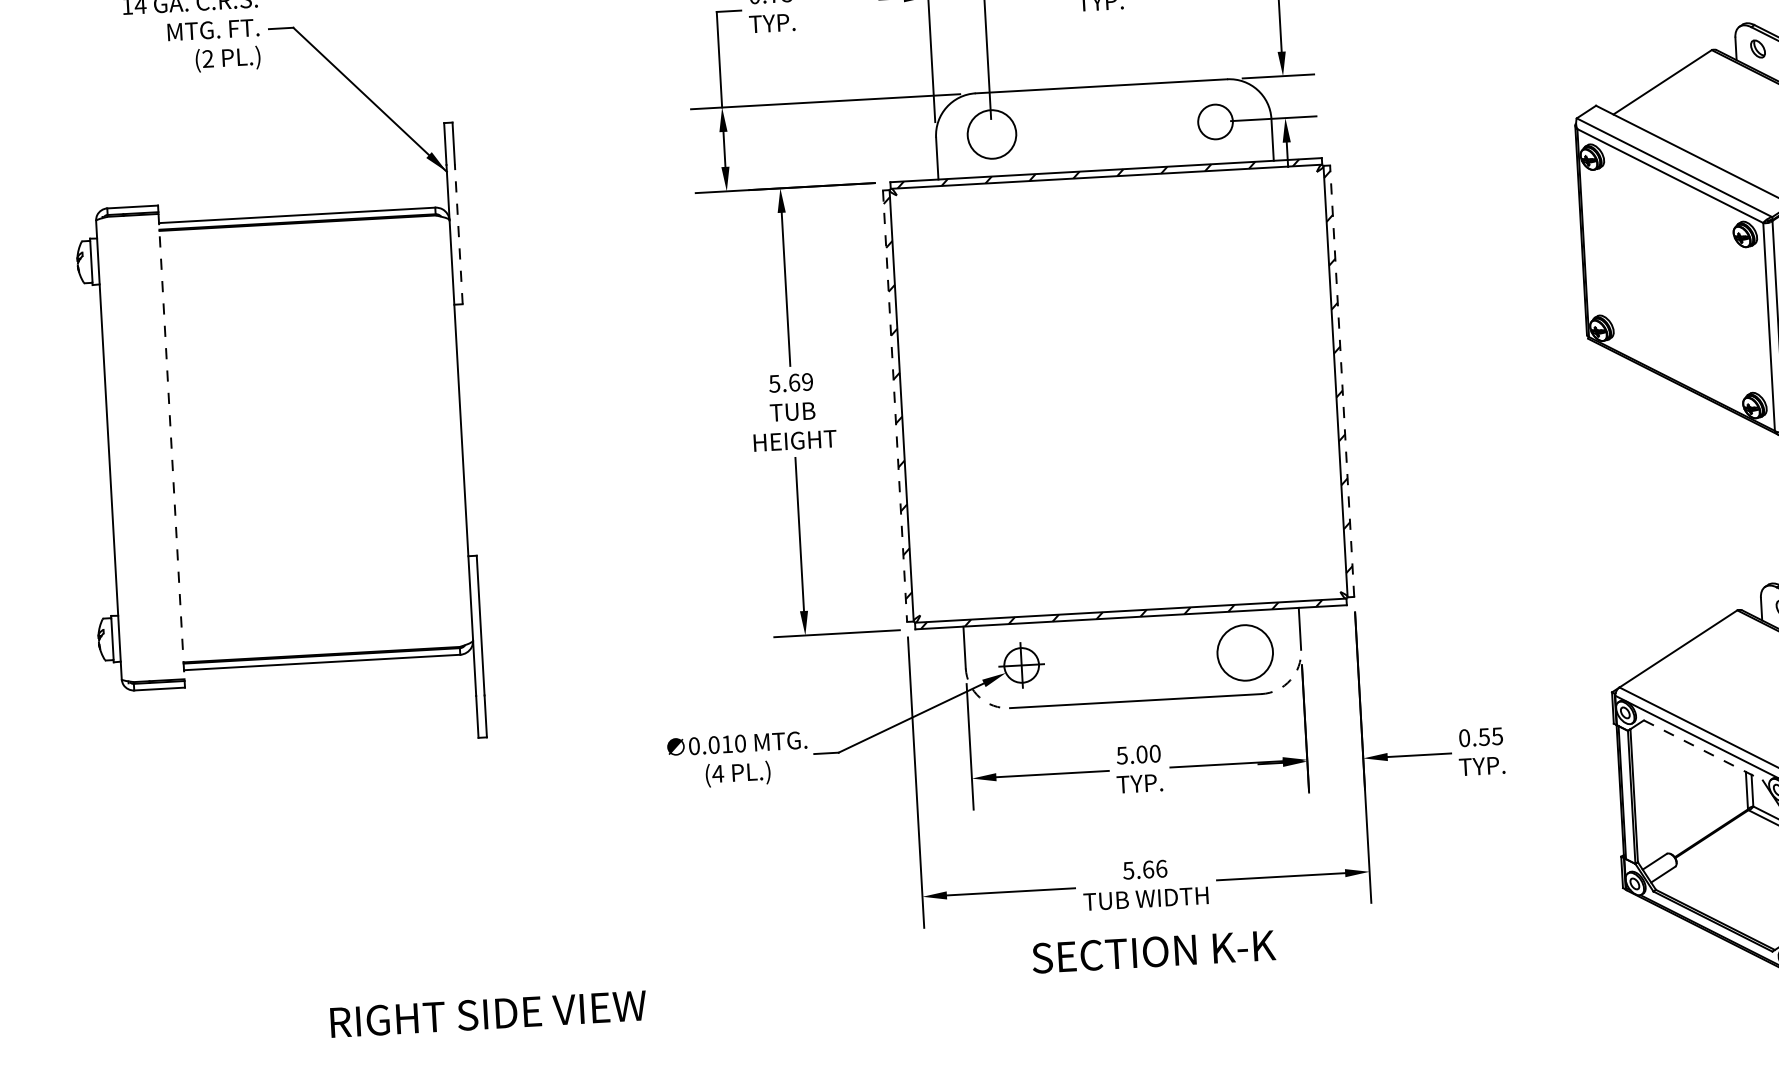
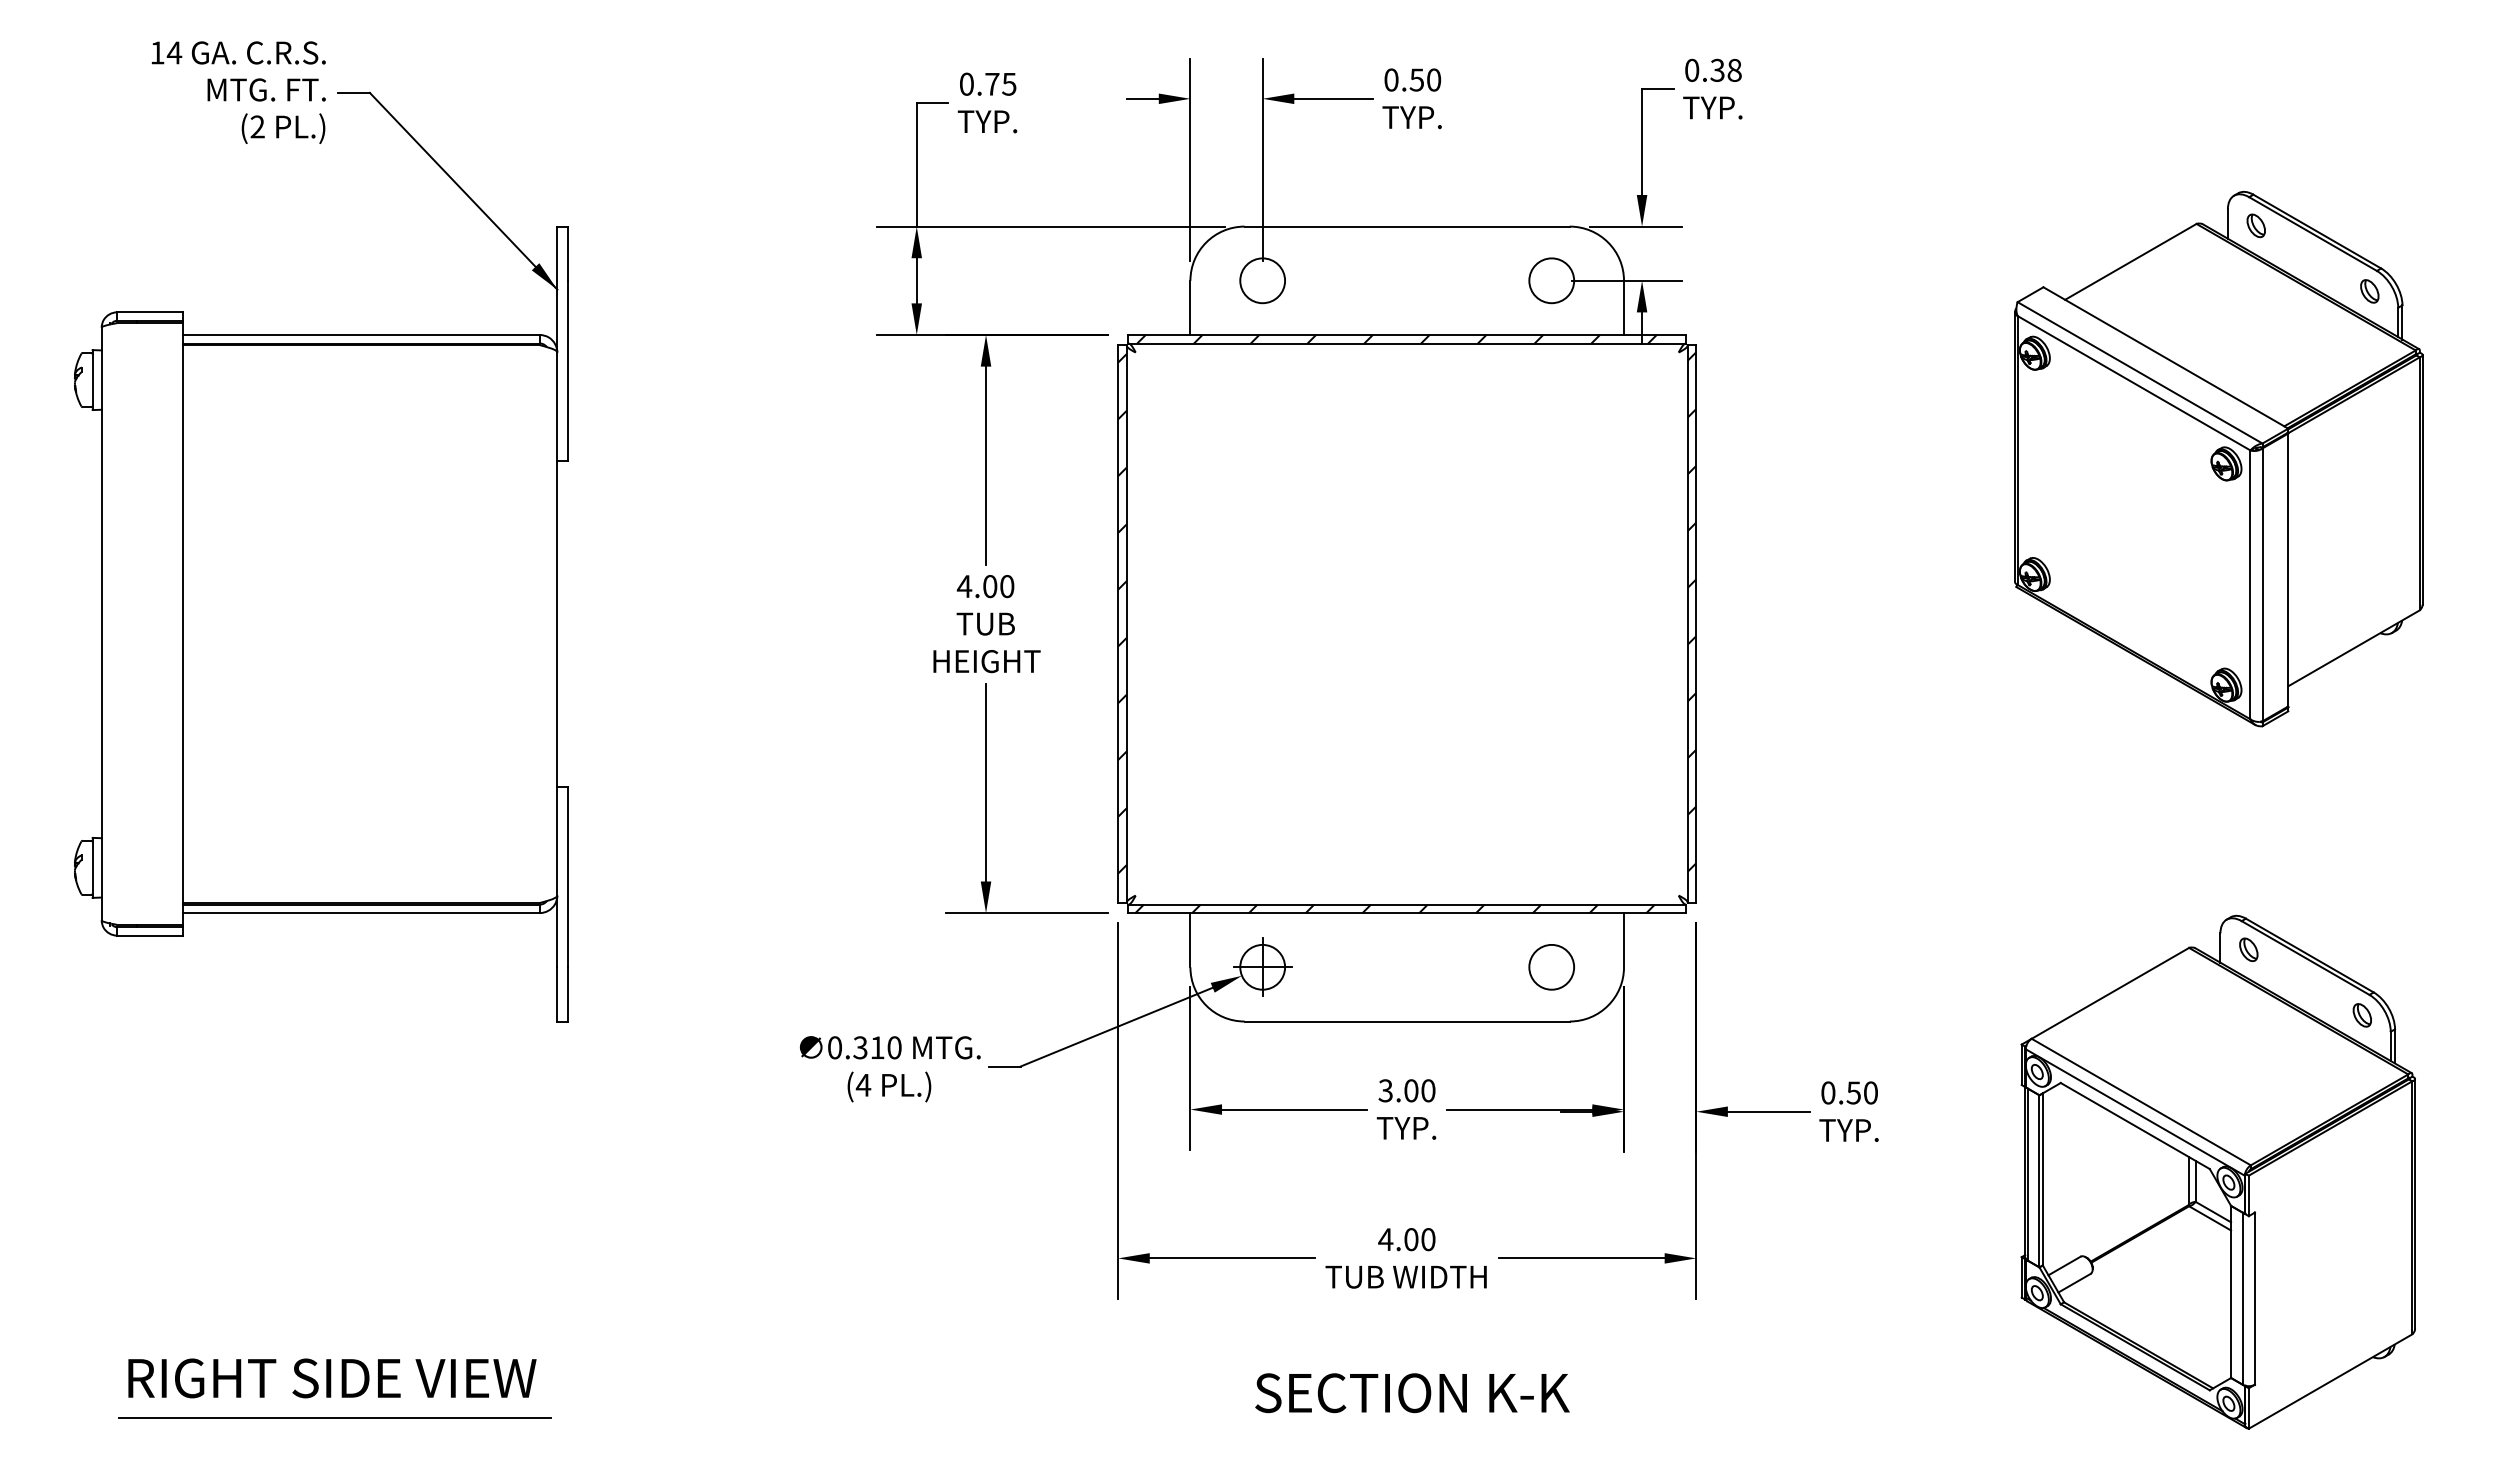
circle: (991, 134) -> (1262, 280), size x0.71
line: (458, 233) -> (568, 370), dashed -> solid
line: (1342, 381) -> (1696, 624), dashed -> solid
text: (790, 382) -> (985, 586), 5.69 -> 4.00
line: (895, 406) -> (1118, 624), dashed -> solid
line: (171, 446) -> (182, 623), dashed -> solid
circle: (1245, 652) -> (1551, 966), size x0.62
arc: (1290, 680) -> (1608, 1005), dashed -> solid
arc: (979, 697) -> (1206, 1005), dashed -> solid
text: (1497, 735) -> (1870, 1092), 0.55 -> 0.50
text: (714, 744) -> (860, 1047), 0.010 -> 0.310
line: (1703, 750) -> (2135, 1126), dashed -> solid
text: (1121, 755) -> (1385, 1090), 5.00 -> 3.00
text: (1144, 869) -> (1406, 1239), 5.66 -> 4.00
text: (1153, 952) -> (1412, 1393), moved
text: (488, 1014) -> (332, 1378), moved
line: (324, 1053) -> (335, 1417), added

